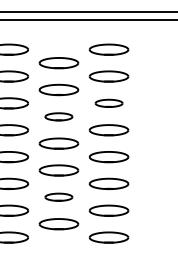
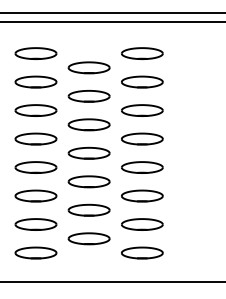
part: (109, 103) -> (142, 110), size x1.43
part: (58, 116) -> (88, 124), size x1.43
part: (58, 196) -> (88, 209), size x1.43

